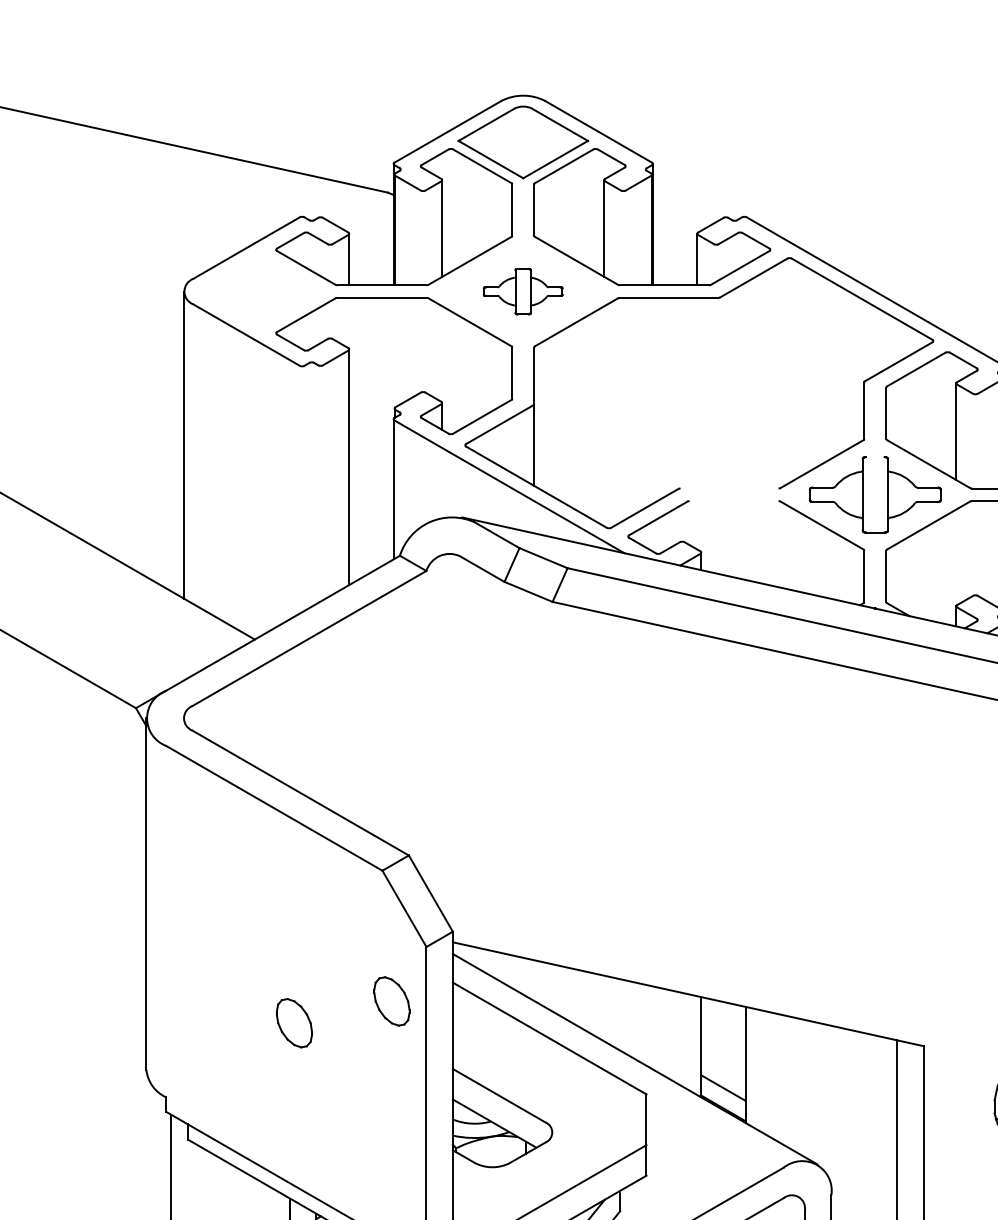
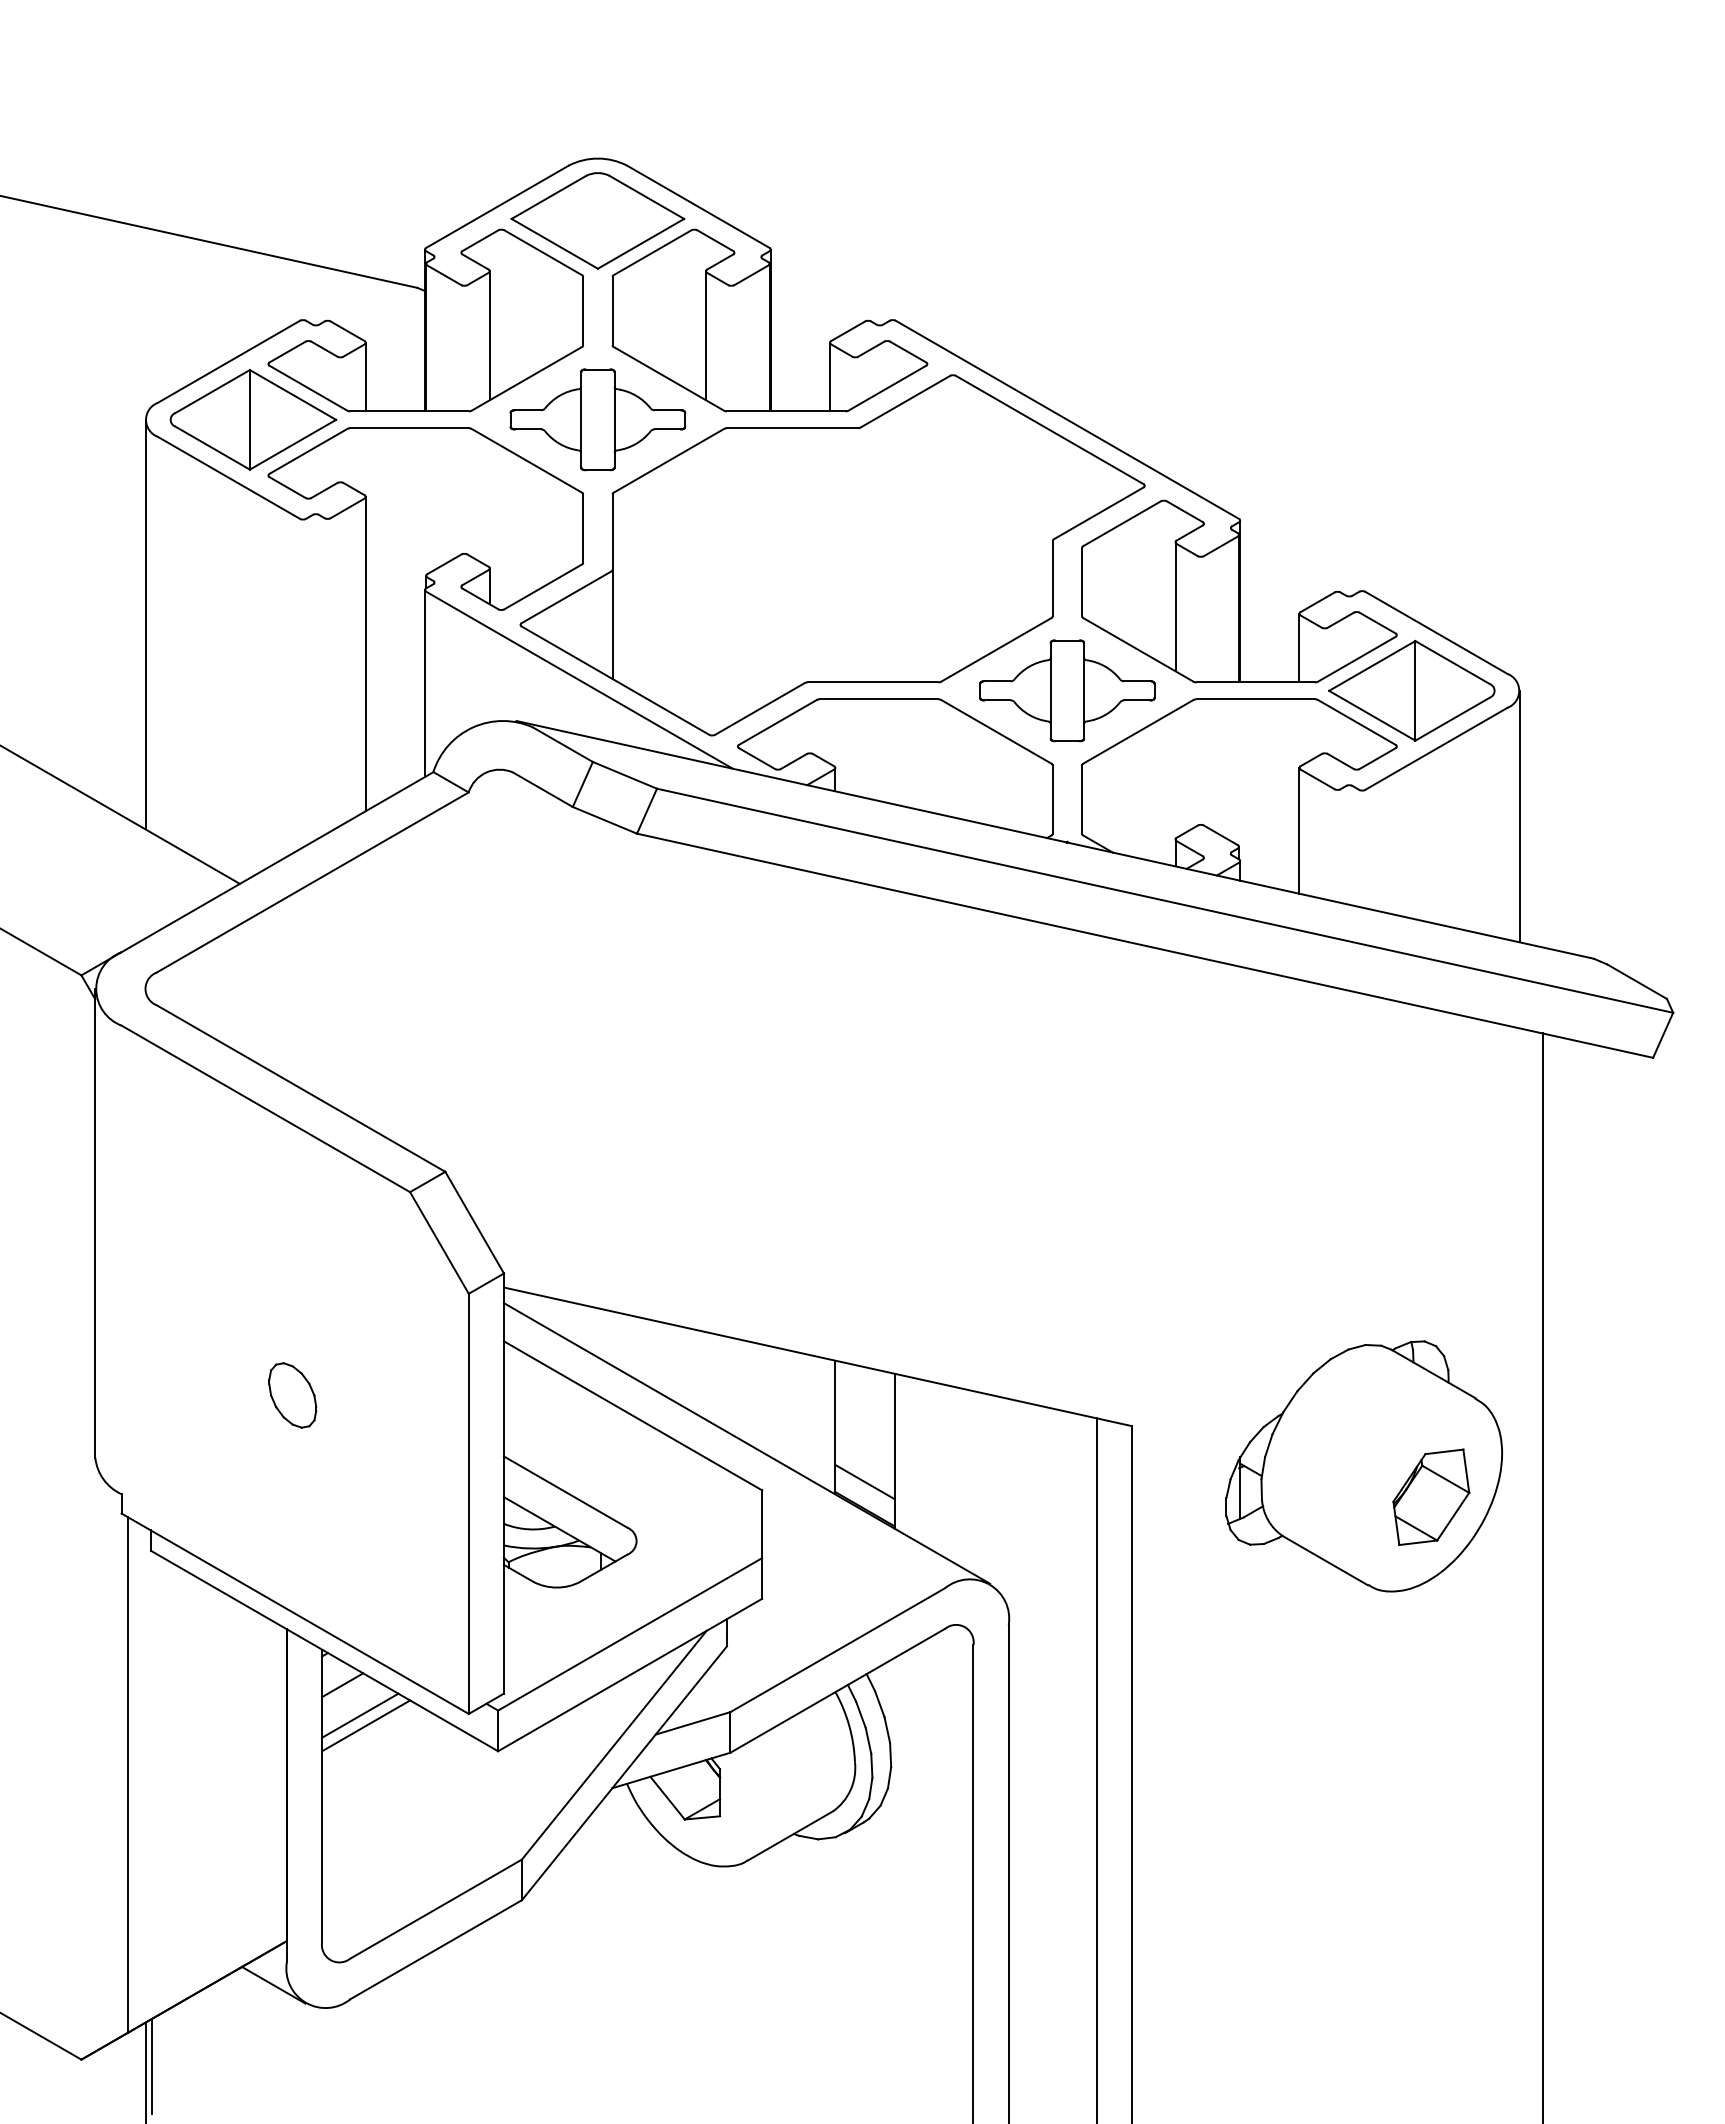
part: (265, 291) -> (253, 419), added
part: (522, 291) -> (597, 419), size x1.67
line: (874, 457) -> (1066, 640), added
line: (729, 488) -> (872, 682), added
line: (733, 501) -> (878, 699), added
part: (391, 1001) -> (422, 1366), removed

